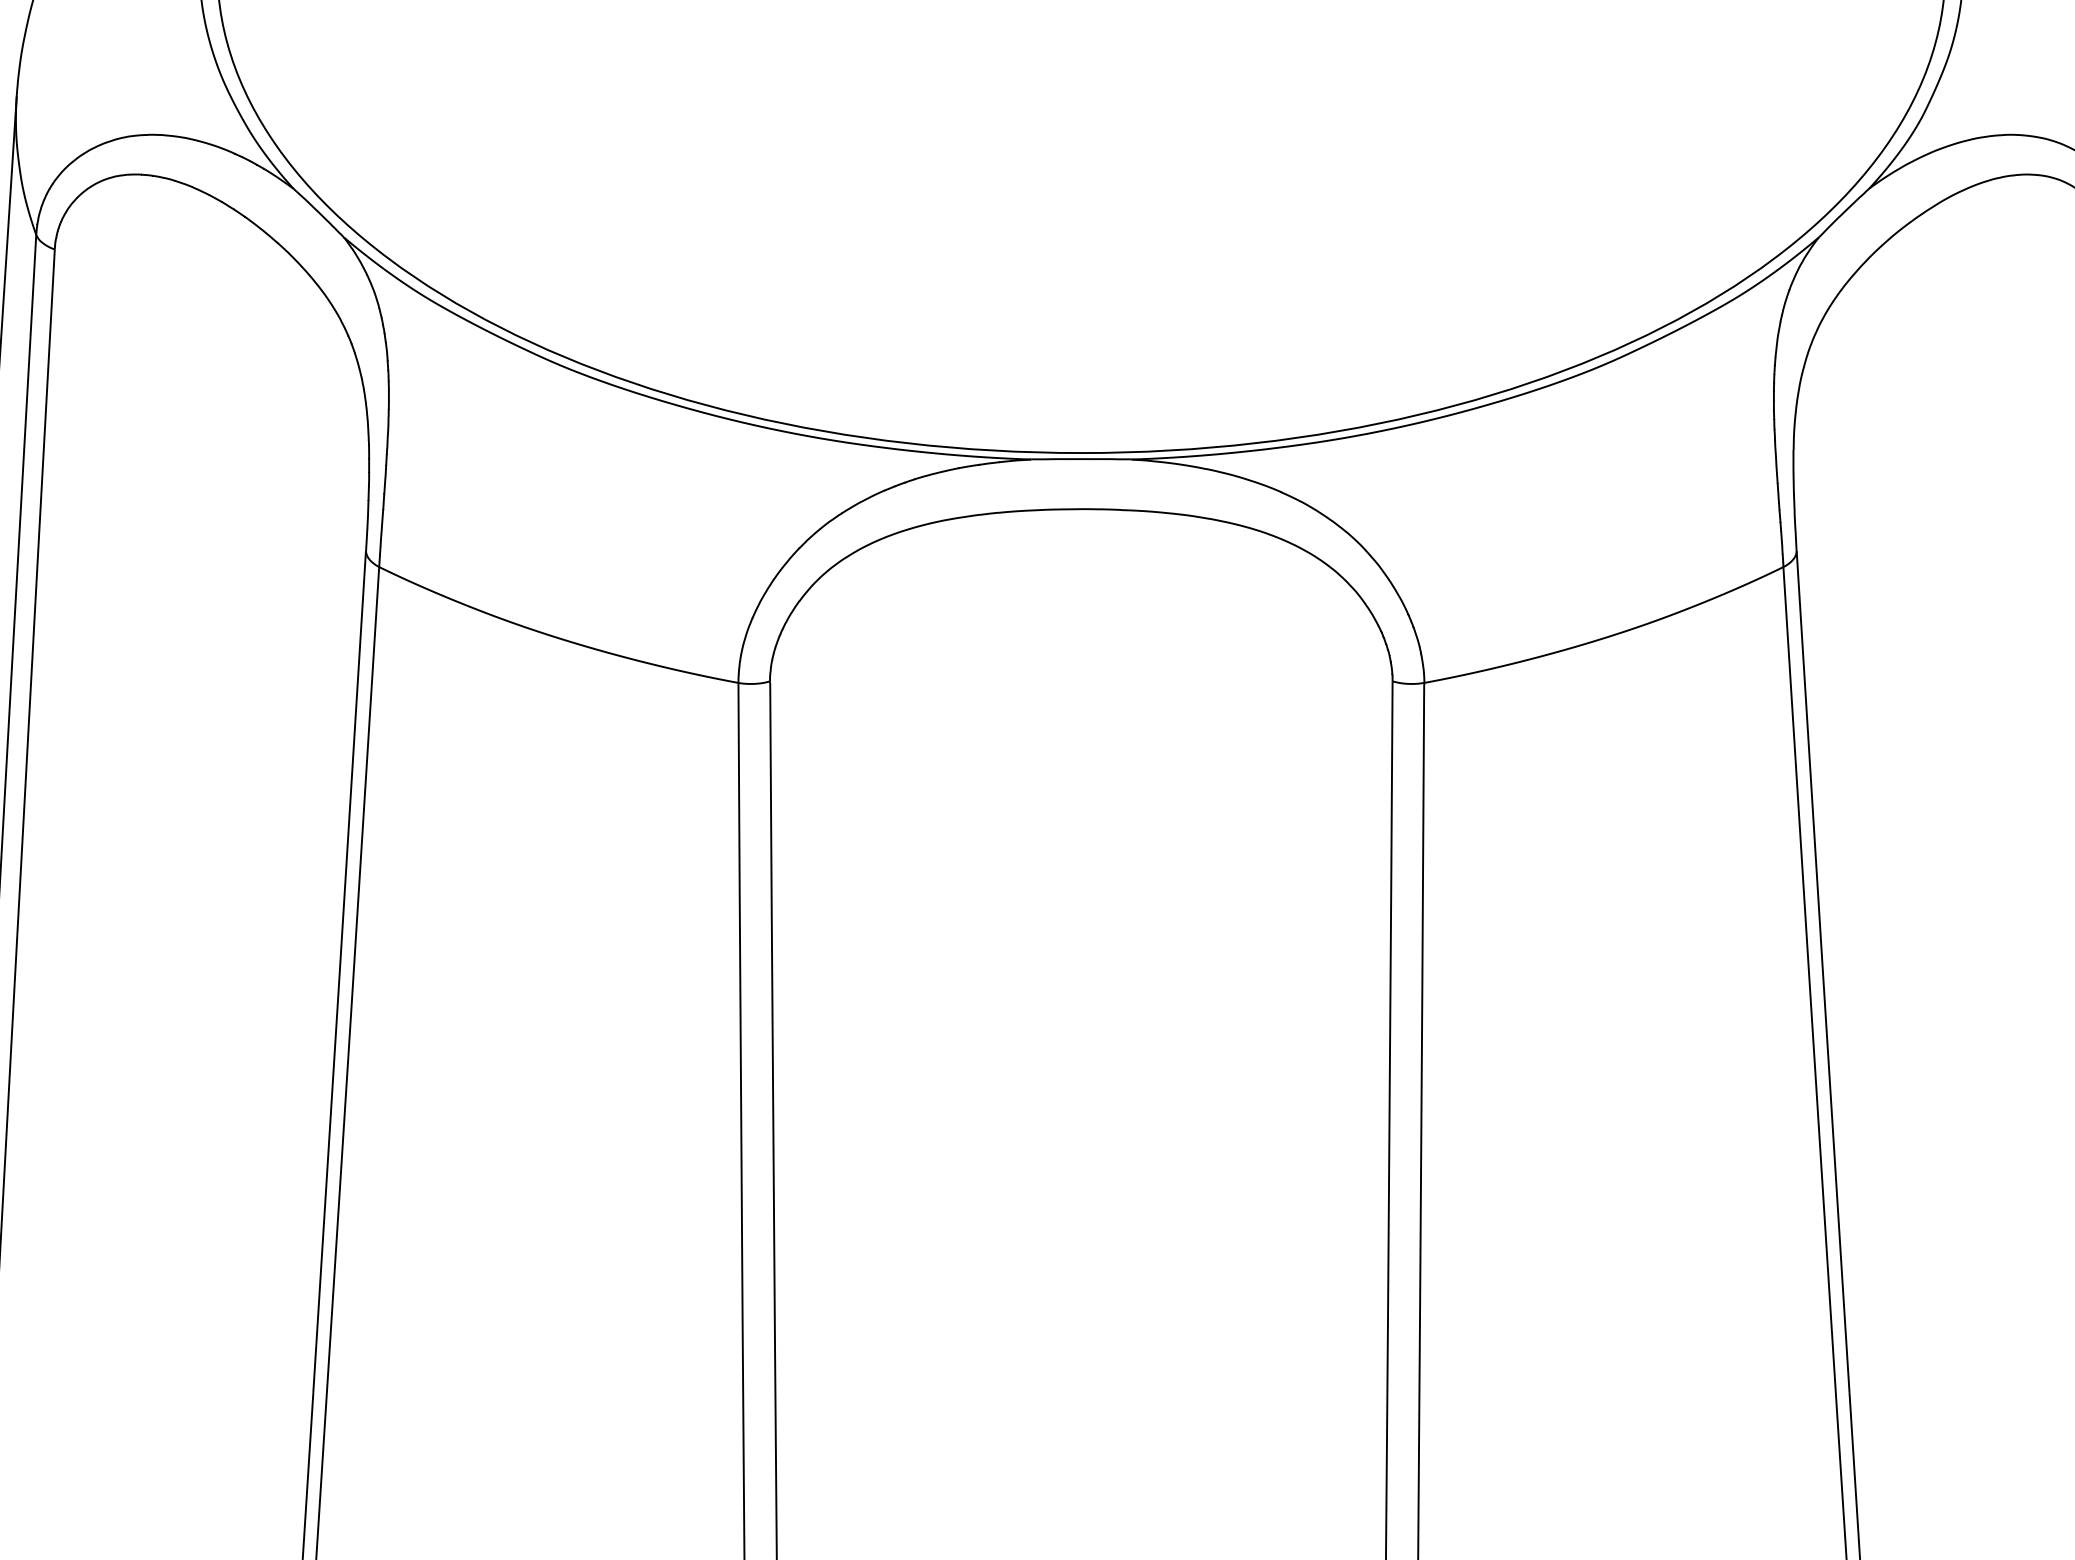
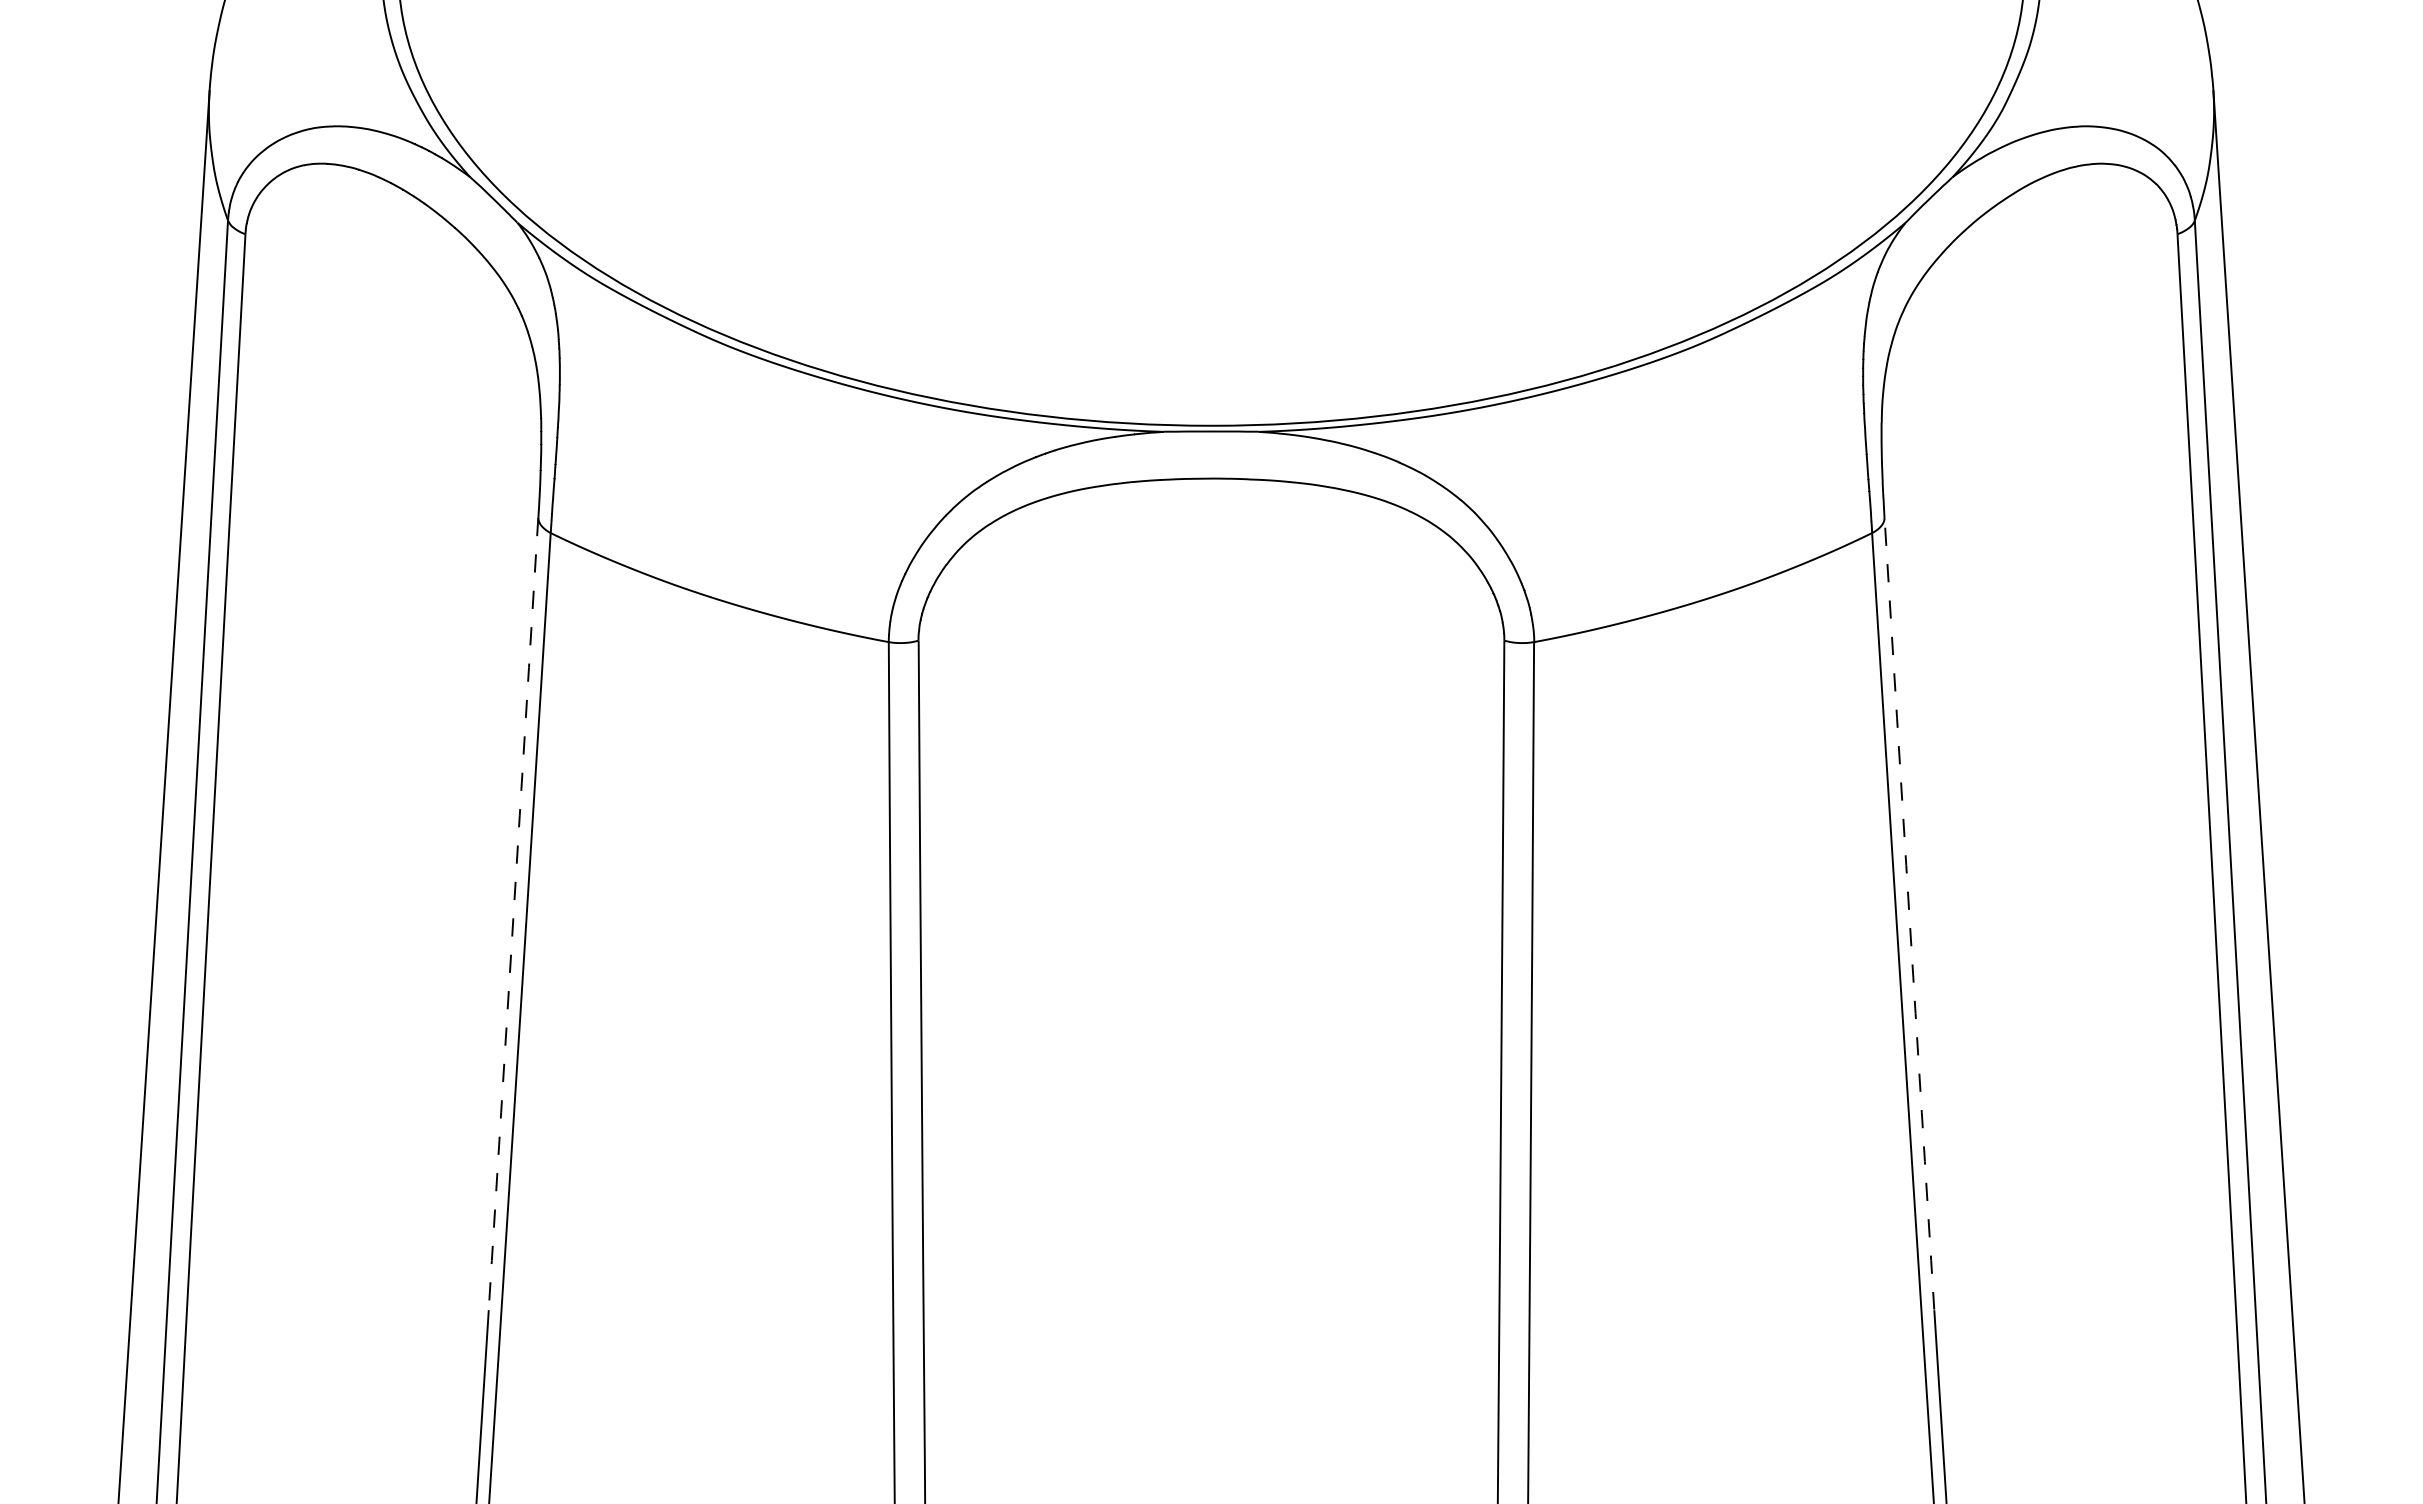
line: (339, 972) -> (513, 914), solid -> dashed
line: (1823, 972) -> (1909, 914), solid -> dashed

